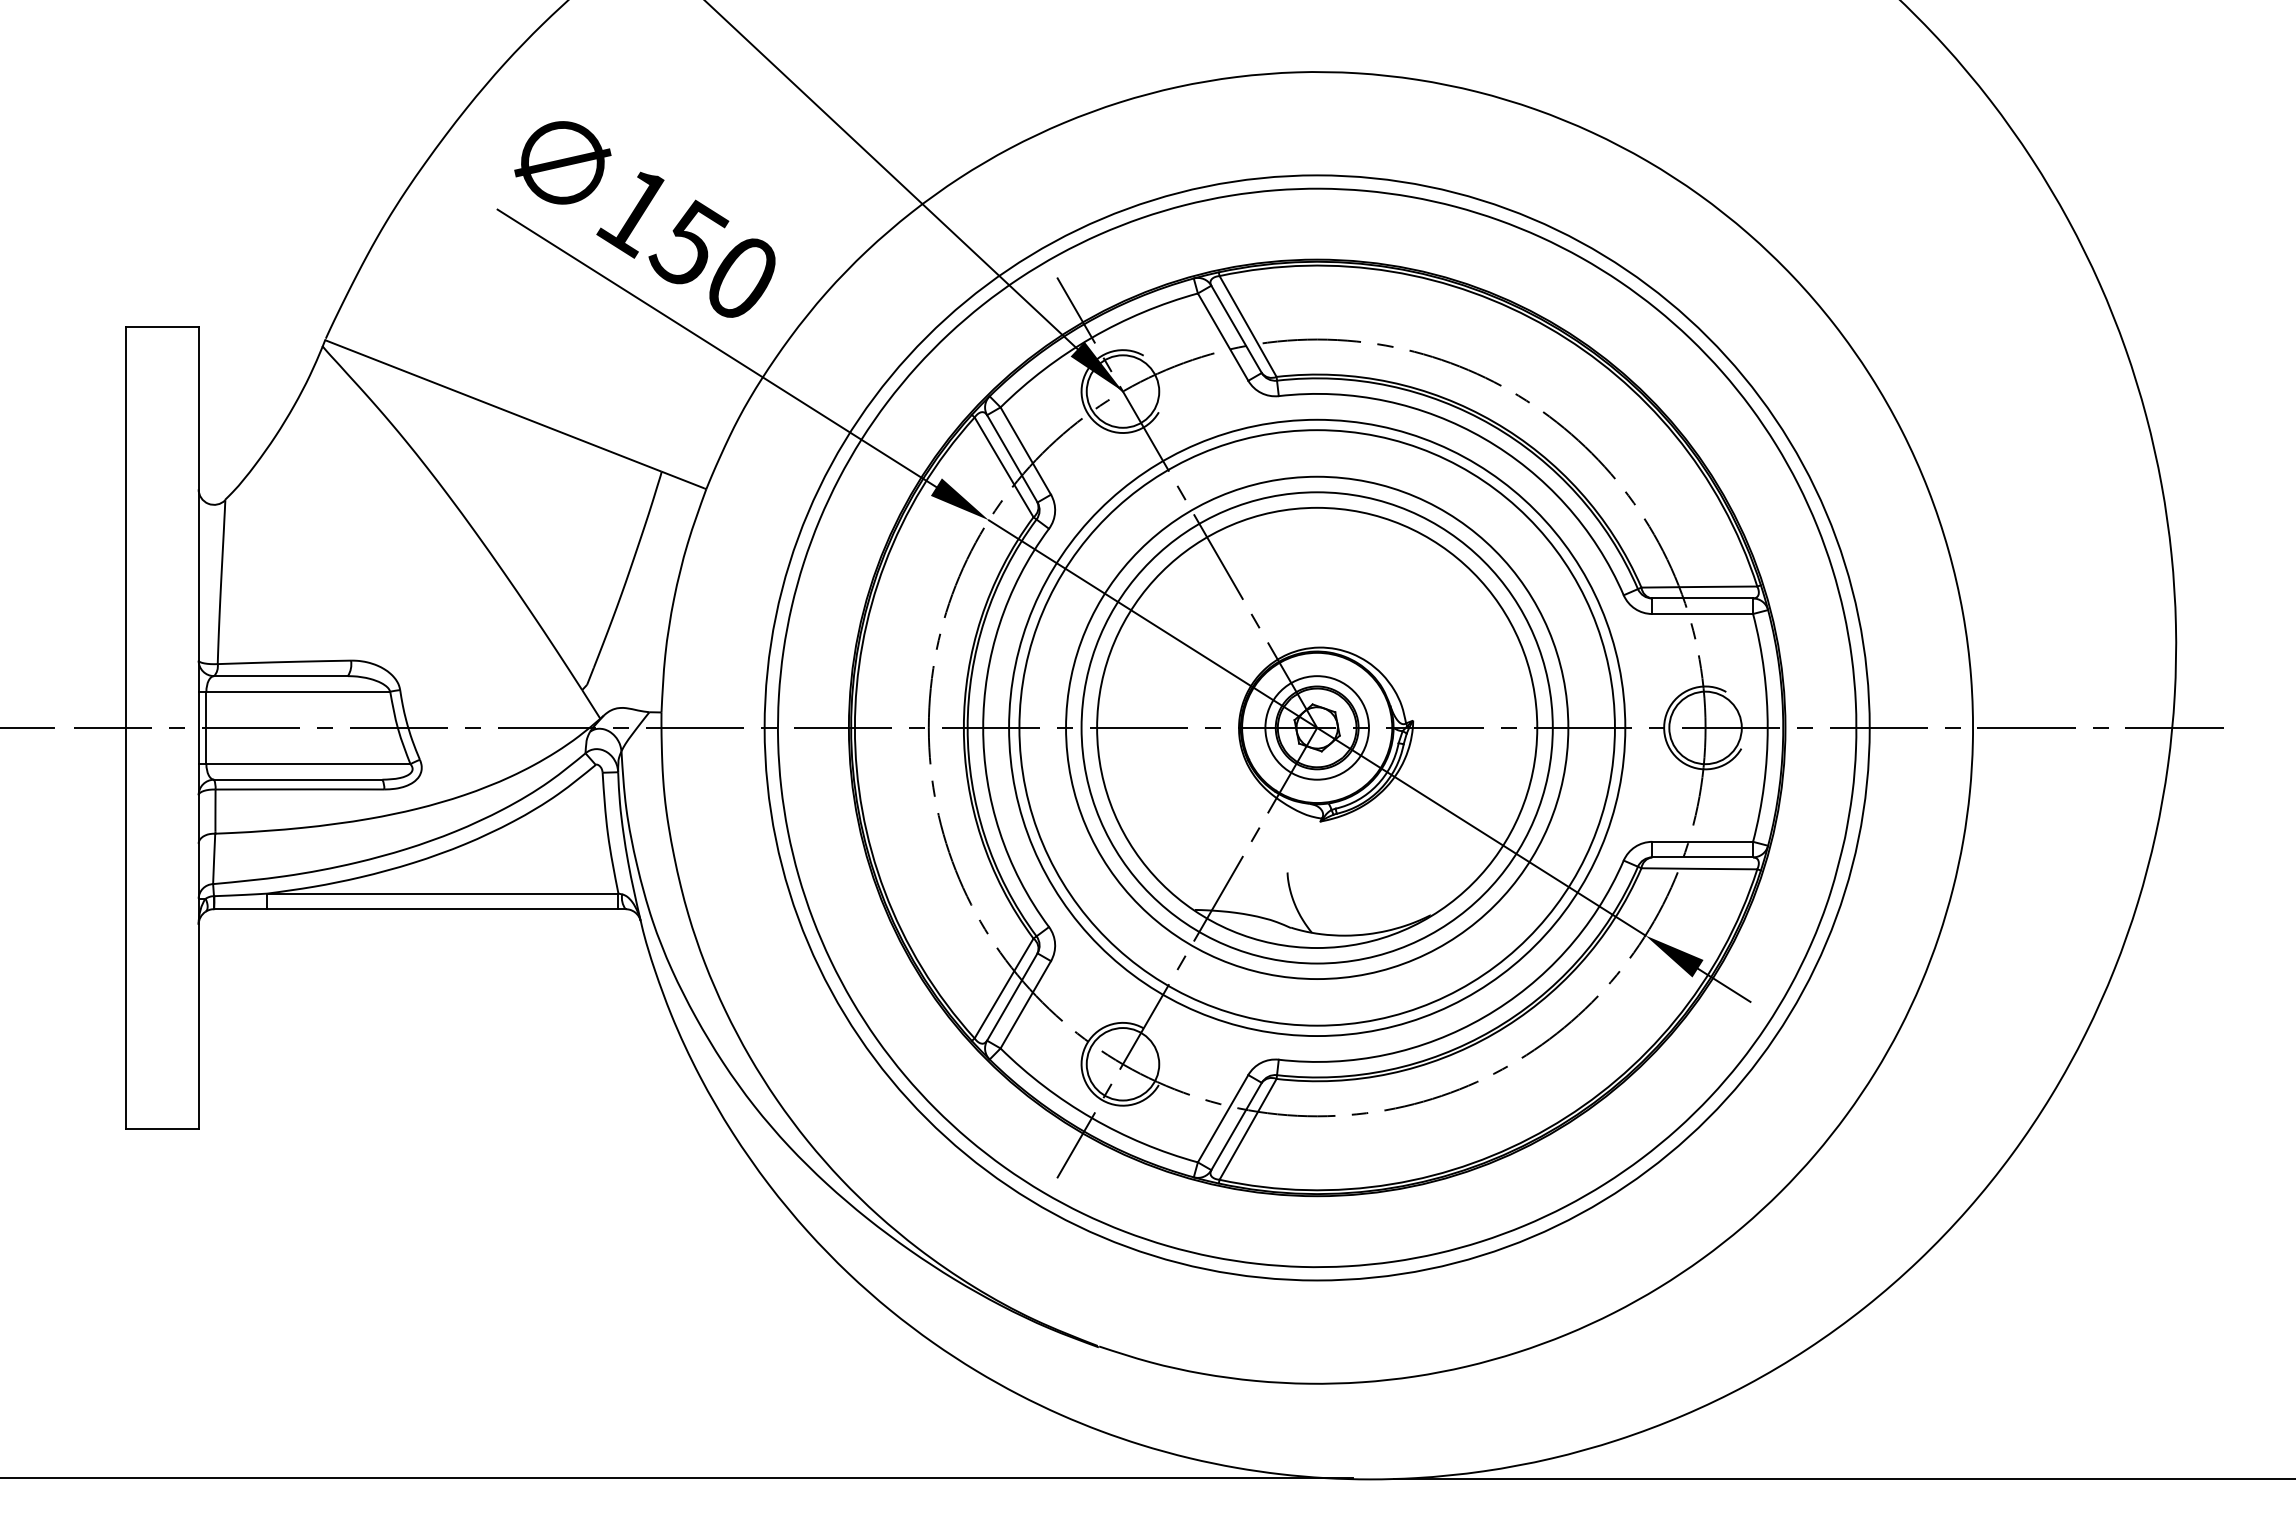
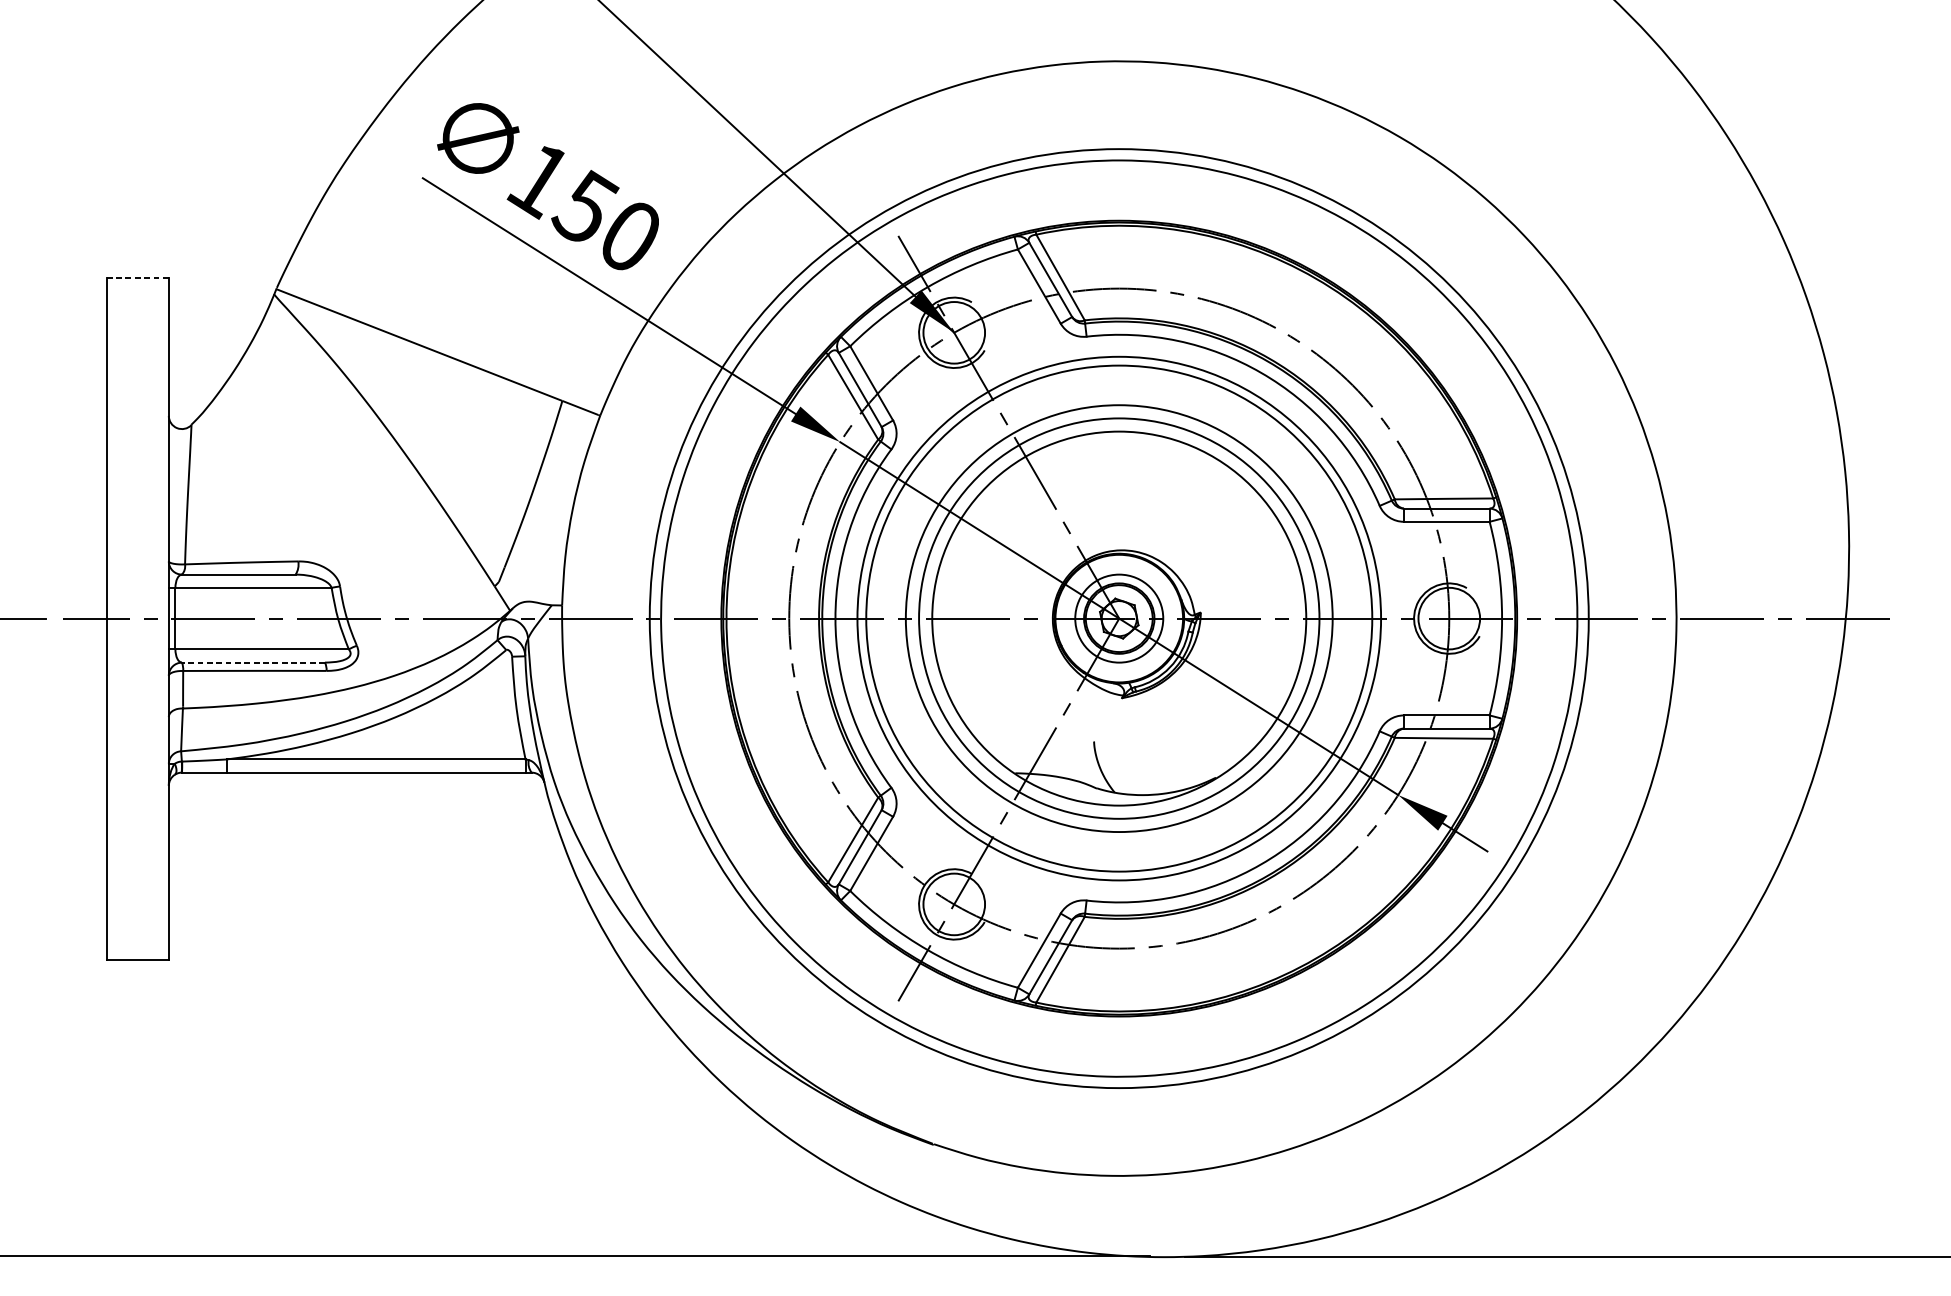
line: (161, 326) -> (137, 277), solid -> dashed
line: (297, 779) -> (252, 662), solid -> dashed

